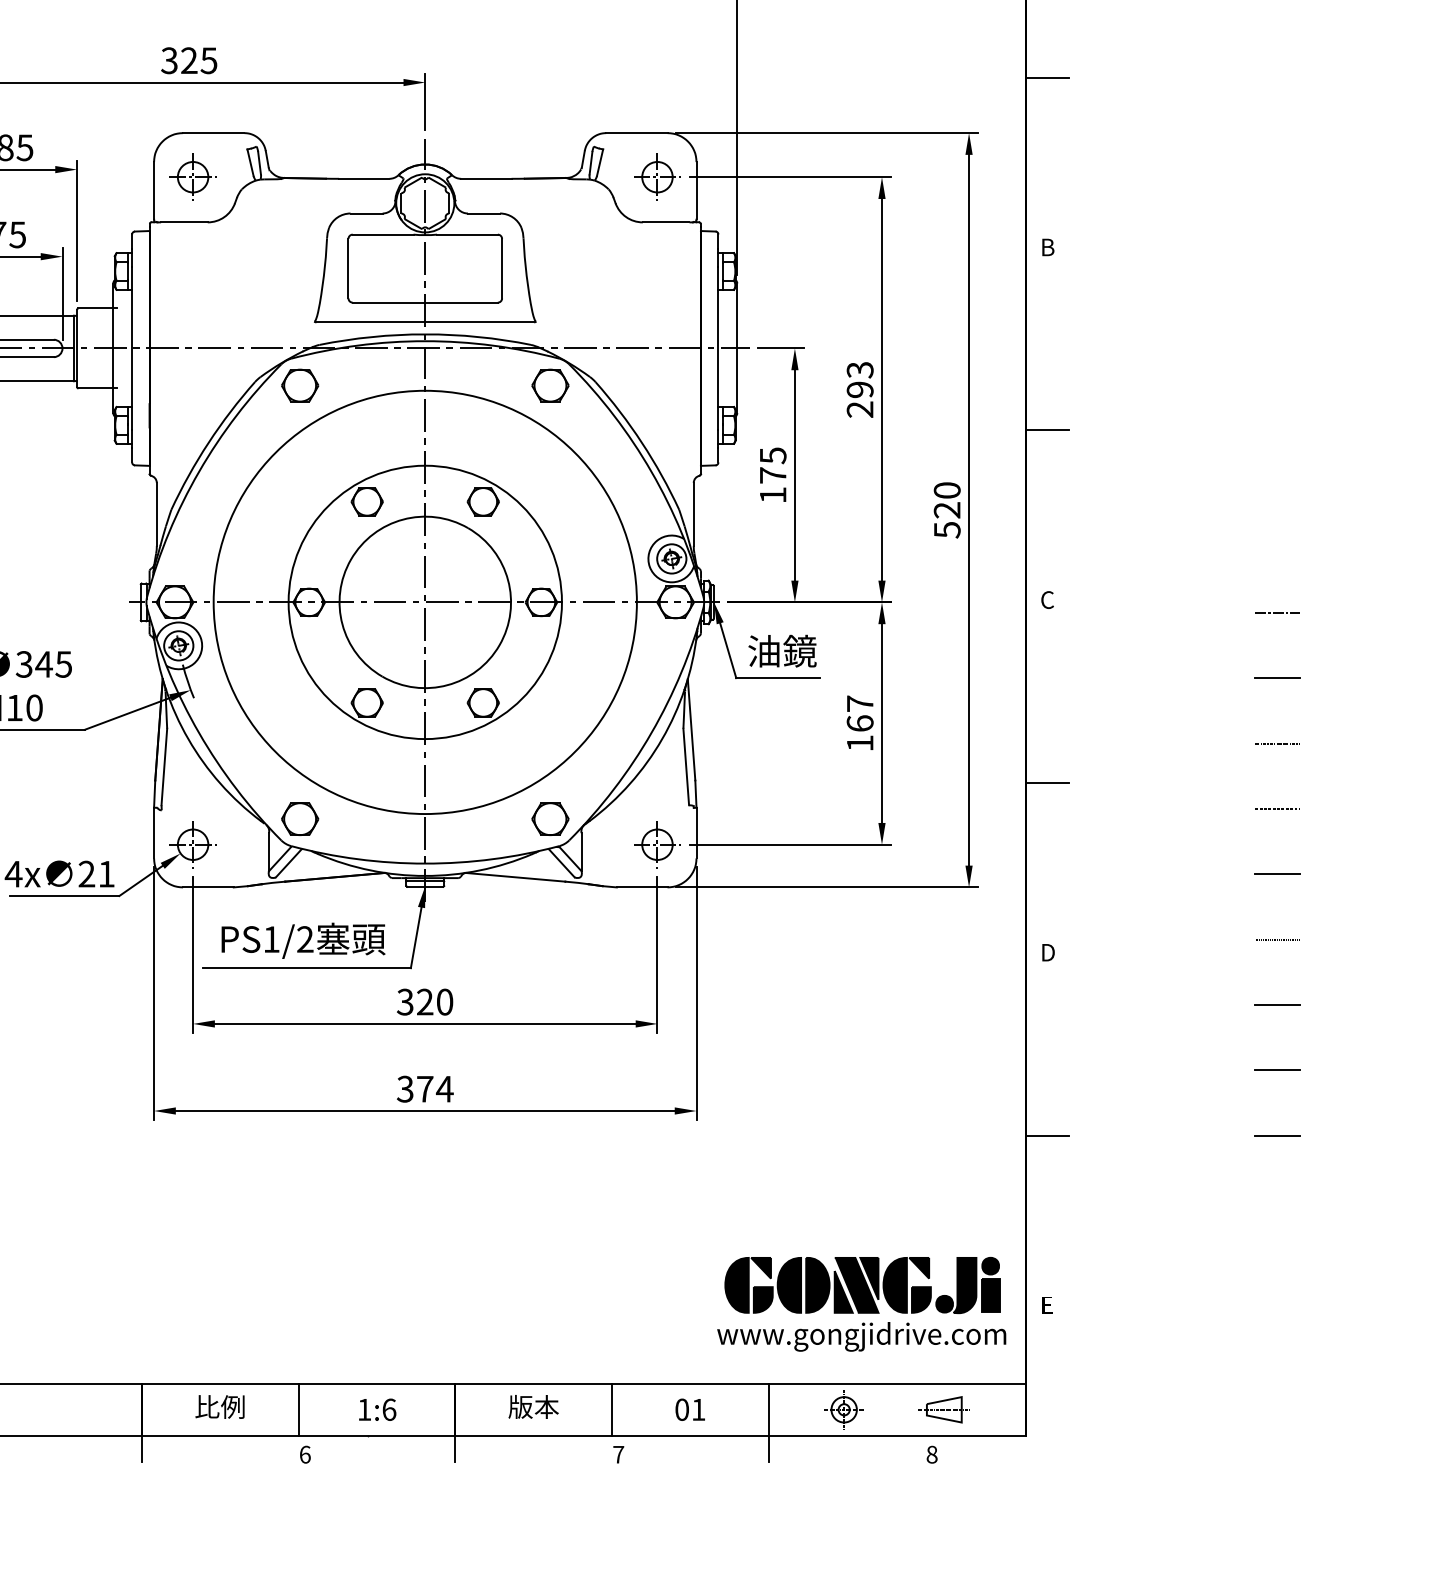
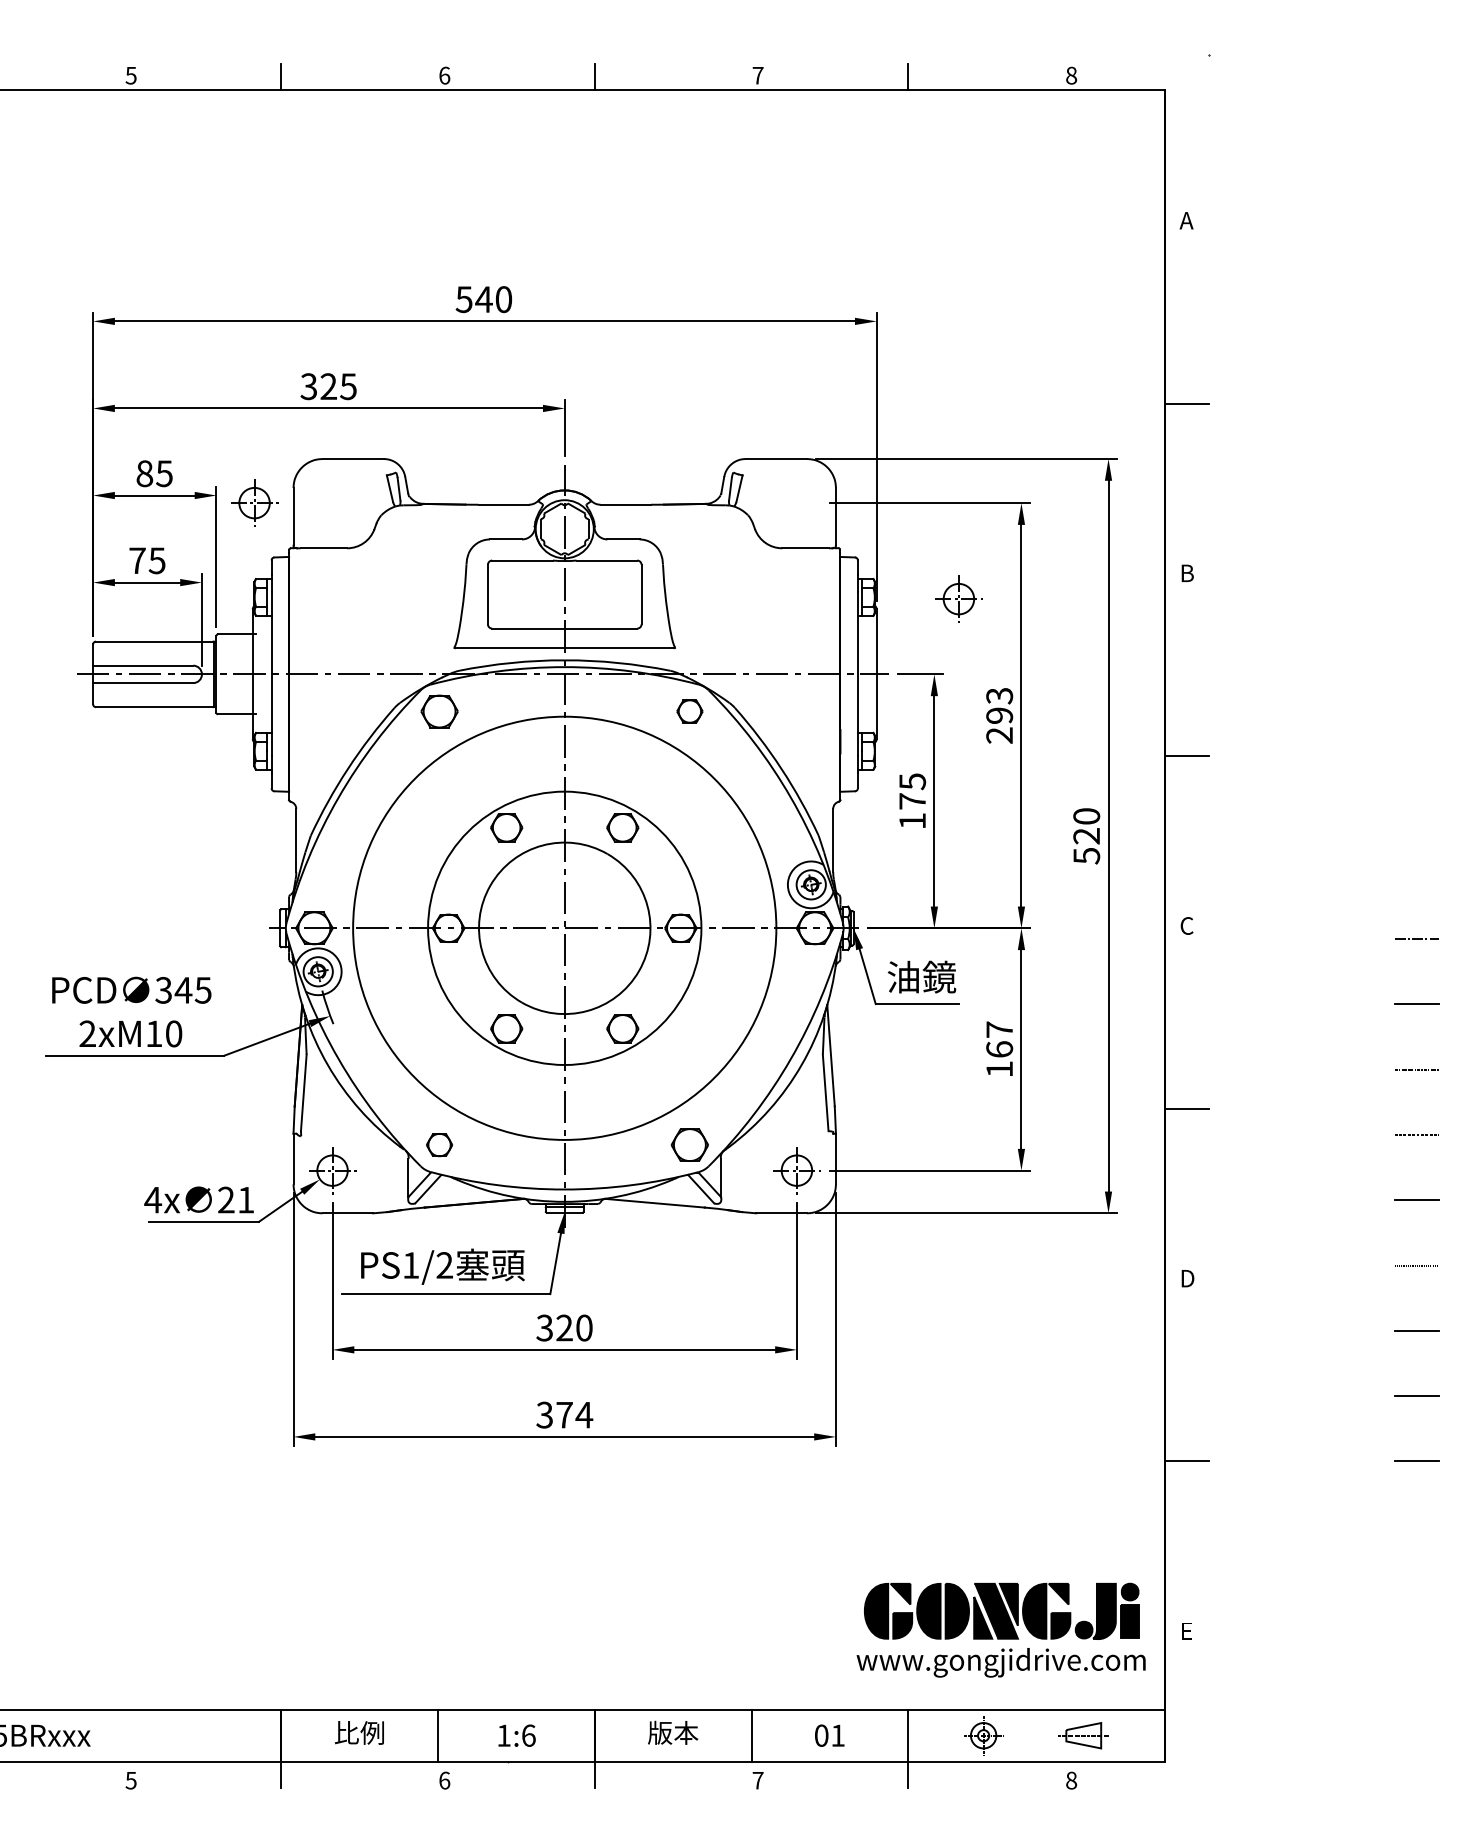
part: (193, 176) -> (254, 502), moved
part: (657, 176) -> (958, 598), moved
part: (550, 385) -> (689, 711), size x0.7
part: (300, 818) -> (439, 1144), size x0.7

